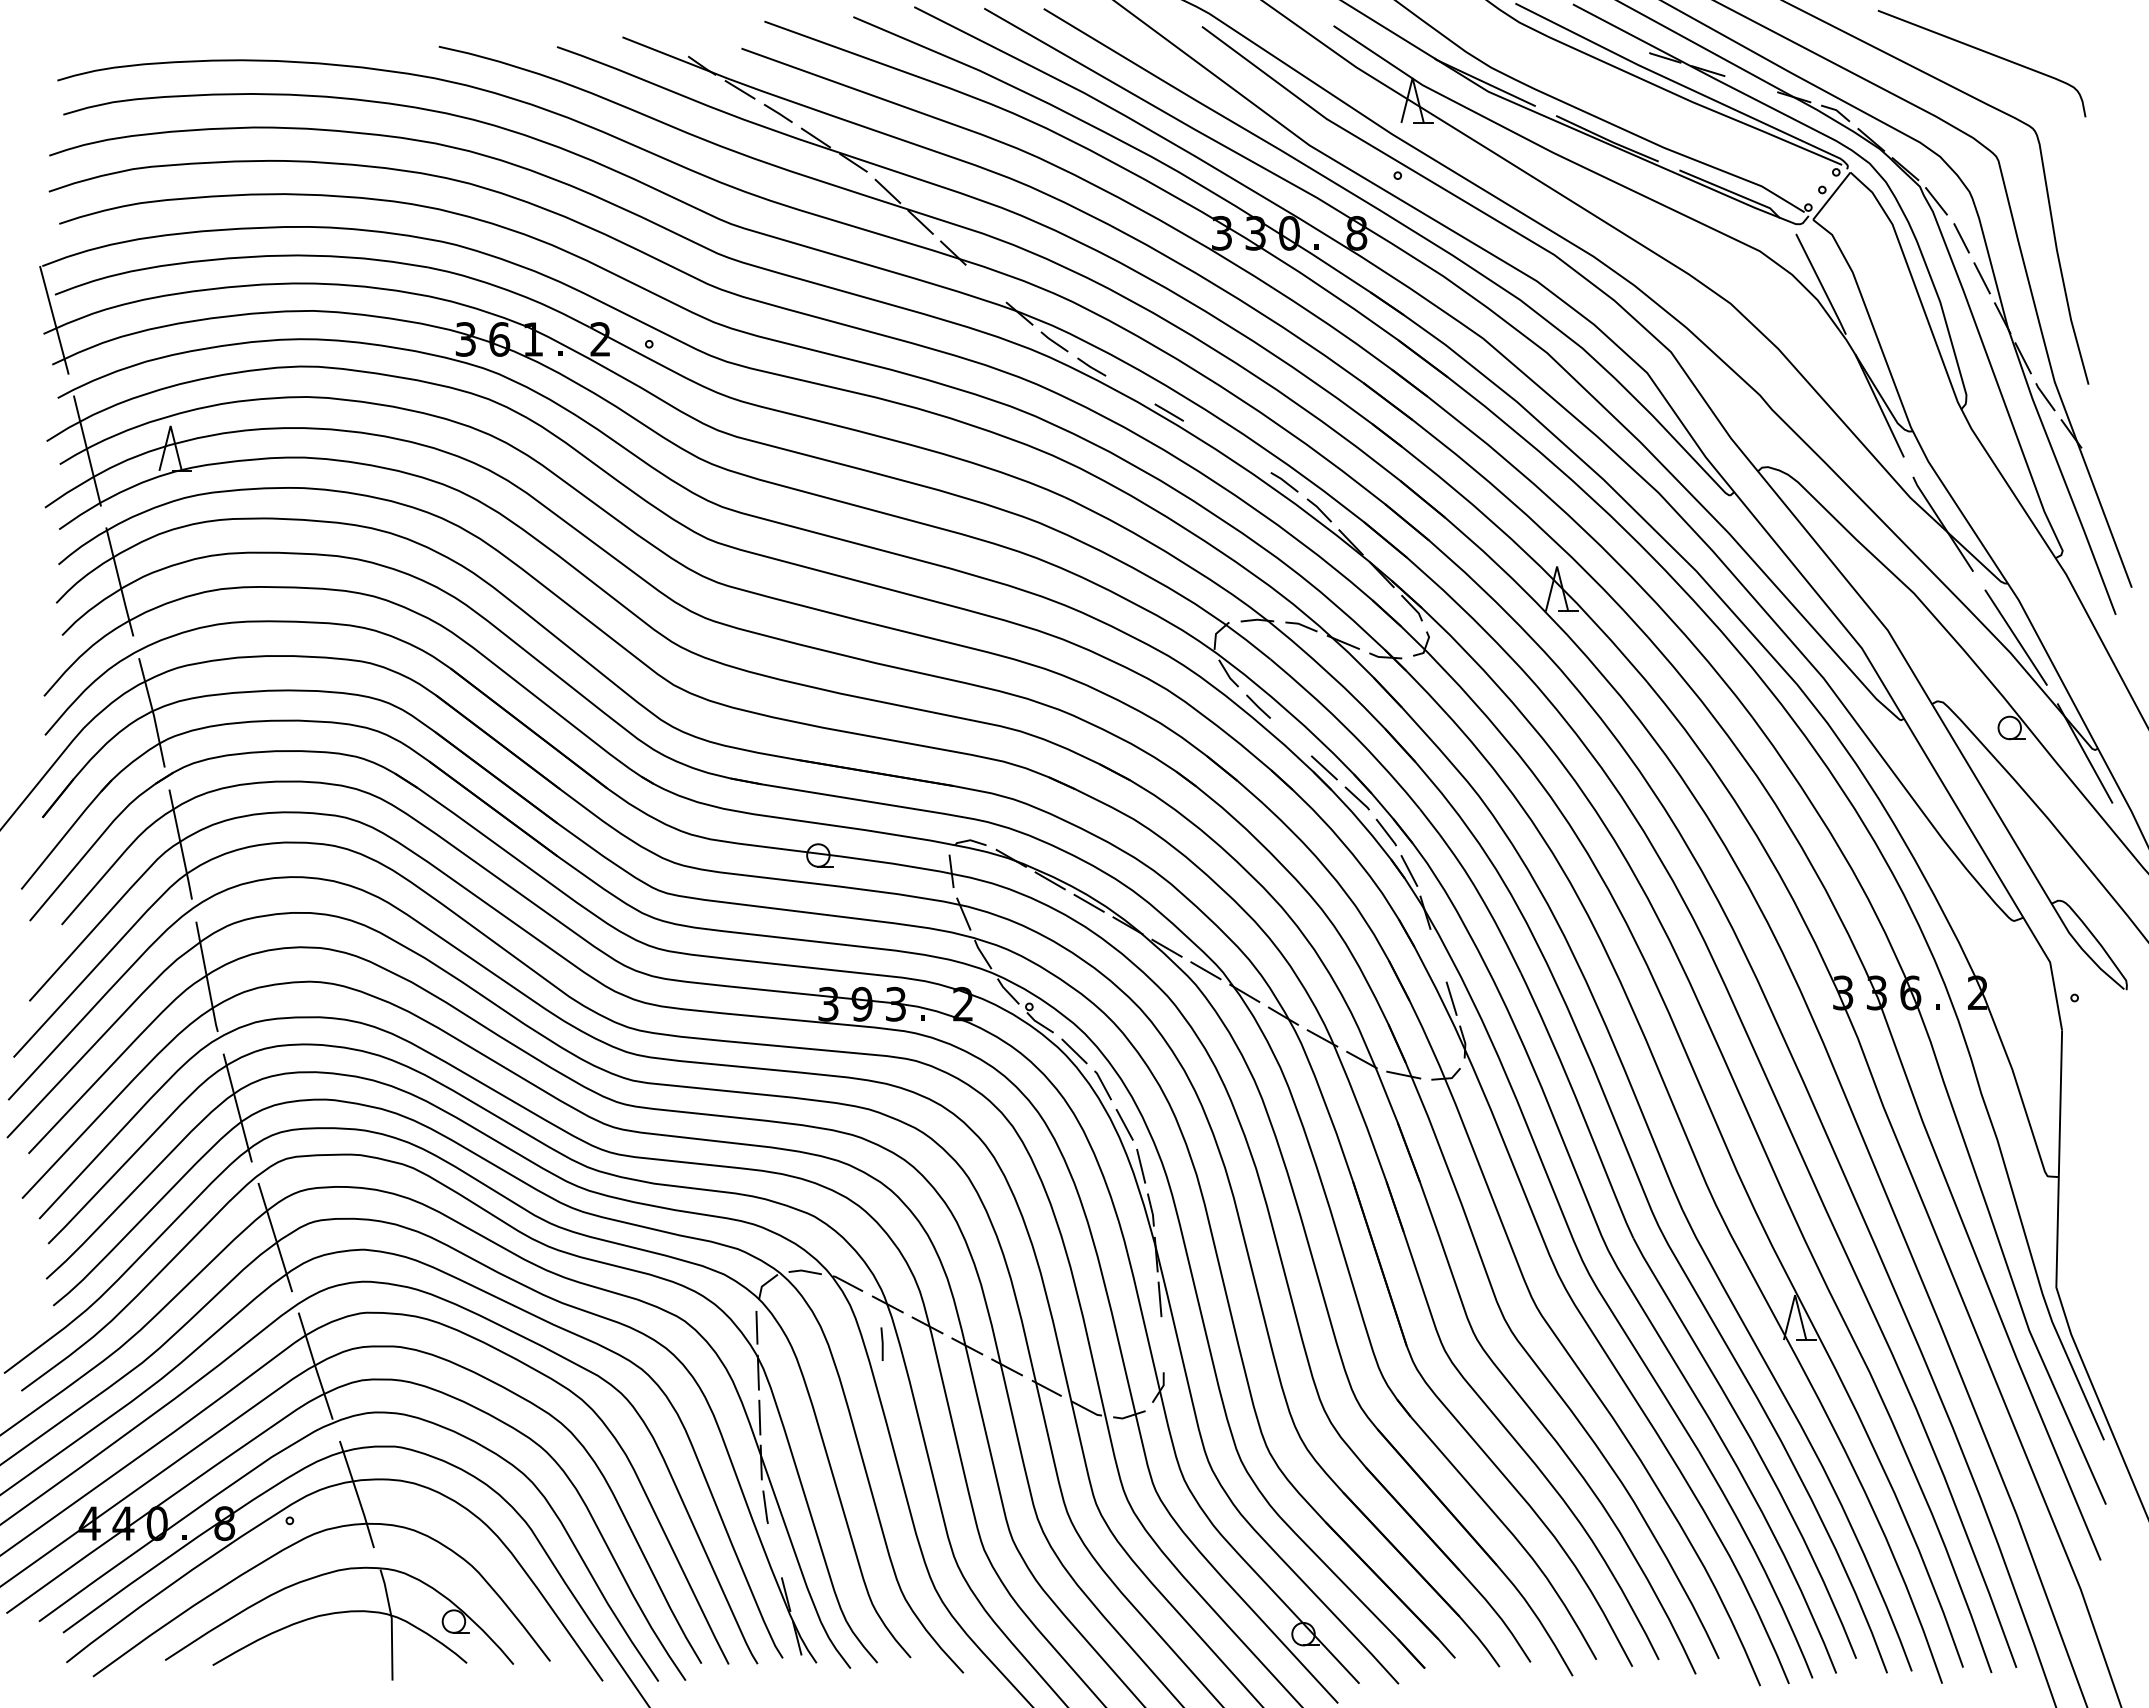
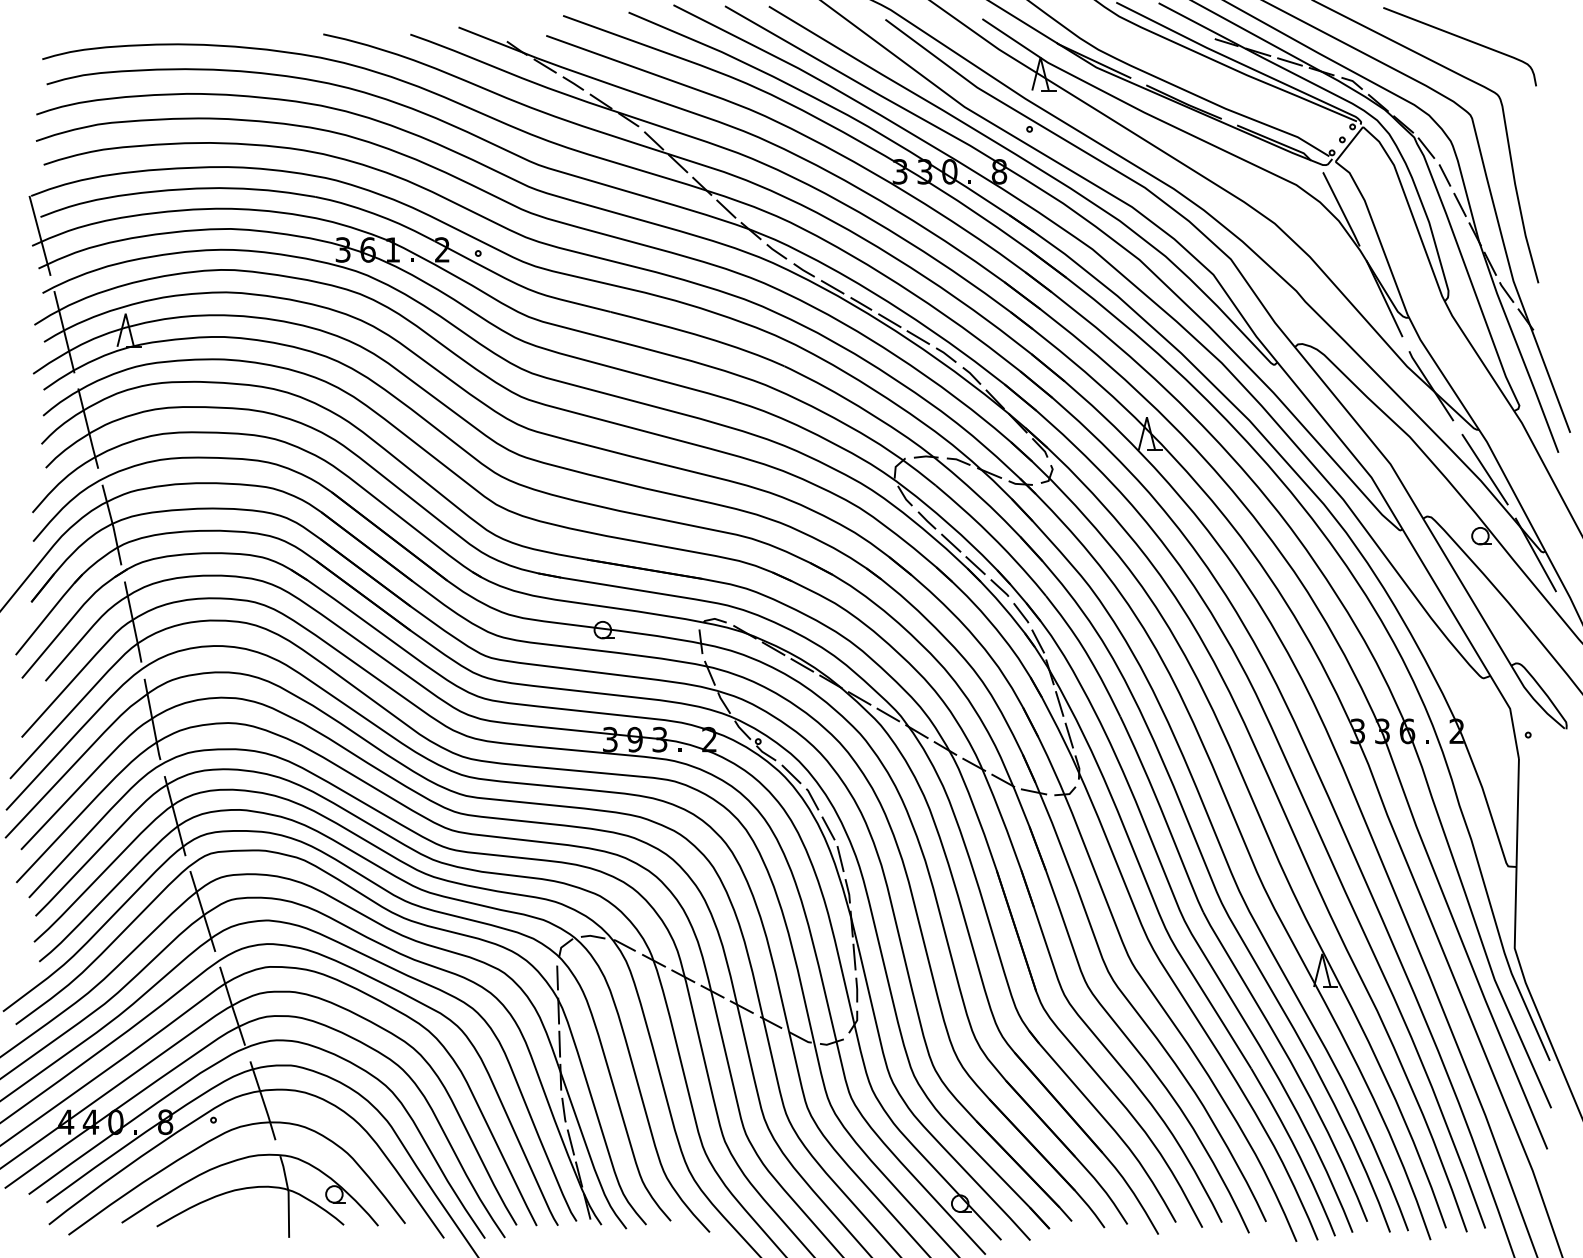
line: (1751, 84) -> (1290, 62), added
line: (985, 283) -> (725, 208), added
line: (1129, 389) -> (832, 286), added
line: (1207, 435) -> (889, 320), added
line: (1246, 457) -> (918, 336), added
line: (1290, 737) -> (950, 543), added
line: (1438, 955) -> (1059, 703), added
line: (881, 1343) -> (856, 989), moved
line: (774, 1550) -> (570, 1142), added

